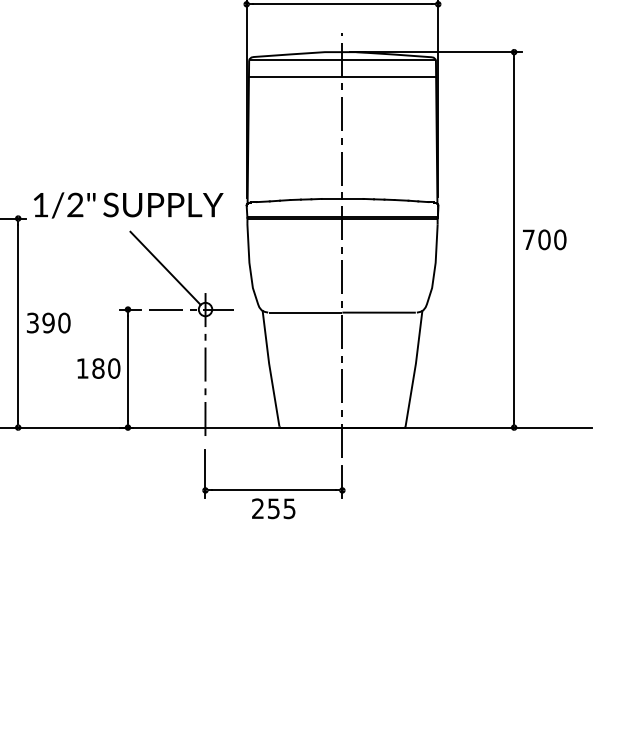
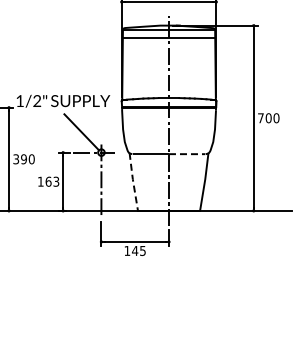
line: (379, 313) -> (187, 154), solid -> dashed
text: (106, 368) -> (52, 181), 180 -> 163
line: (270, 368) -> (133, 181), solid -> dashed
text: (266, 507) -> (131, 250), 255 -> 145

